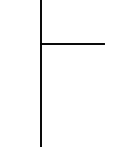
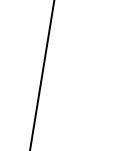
line: (72, 44) -> (86, 64), removed

